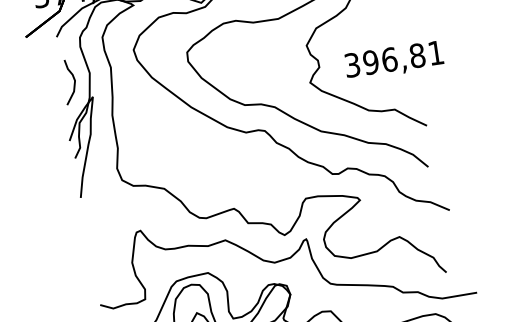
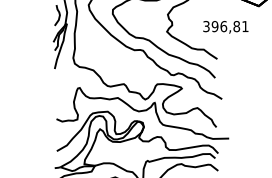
text: (393, 61) -> (225, 27), moved

